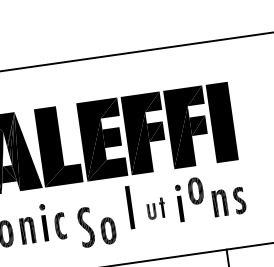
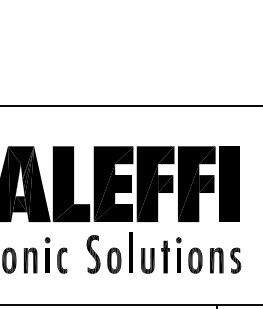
part: (195, 190) -> (195, 260), moved
part: (156, 208) -> (155, 256), size x1.67
part: (96, 226) -> (103, 254), moved

